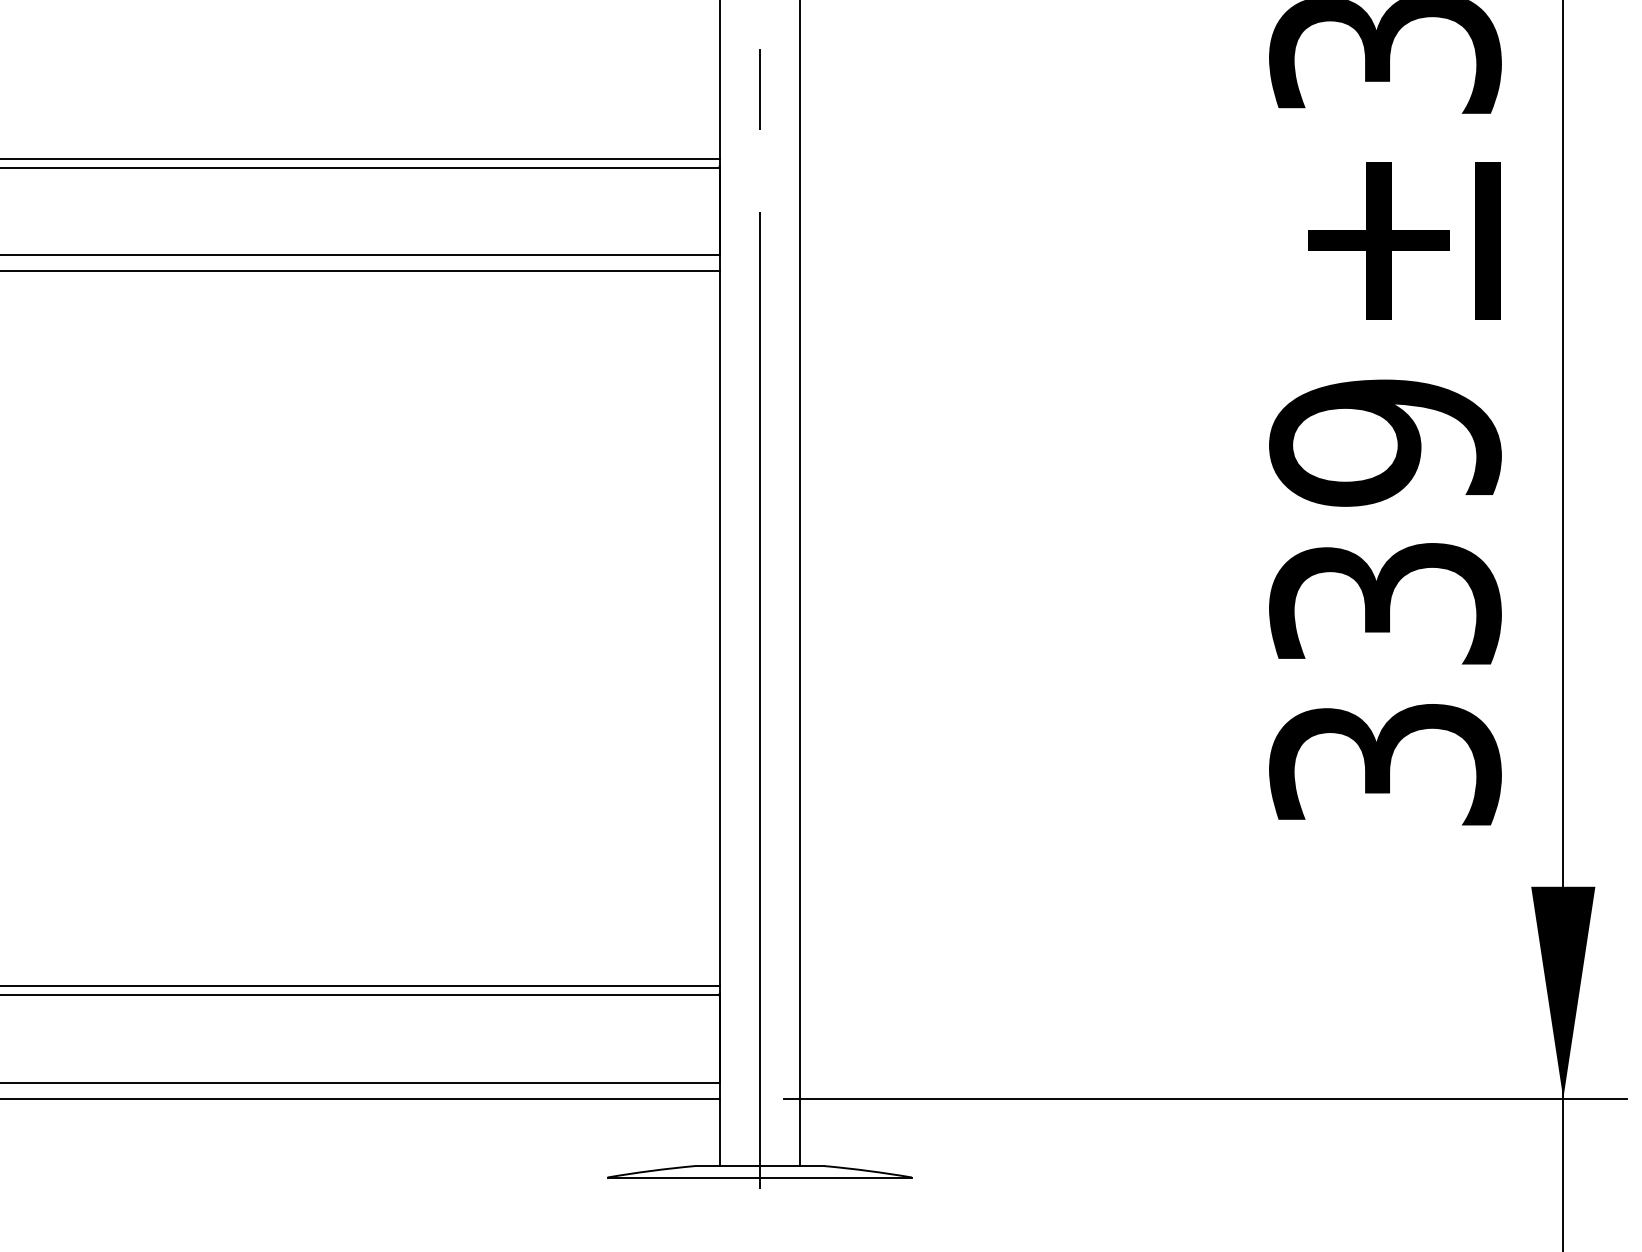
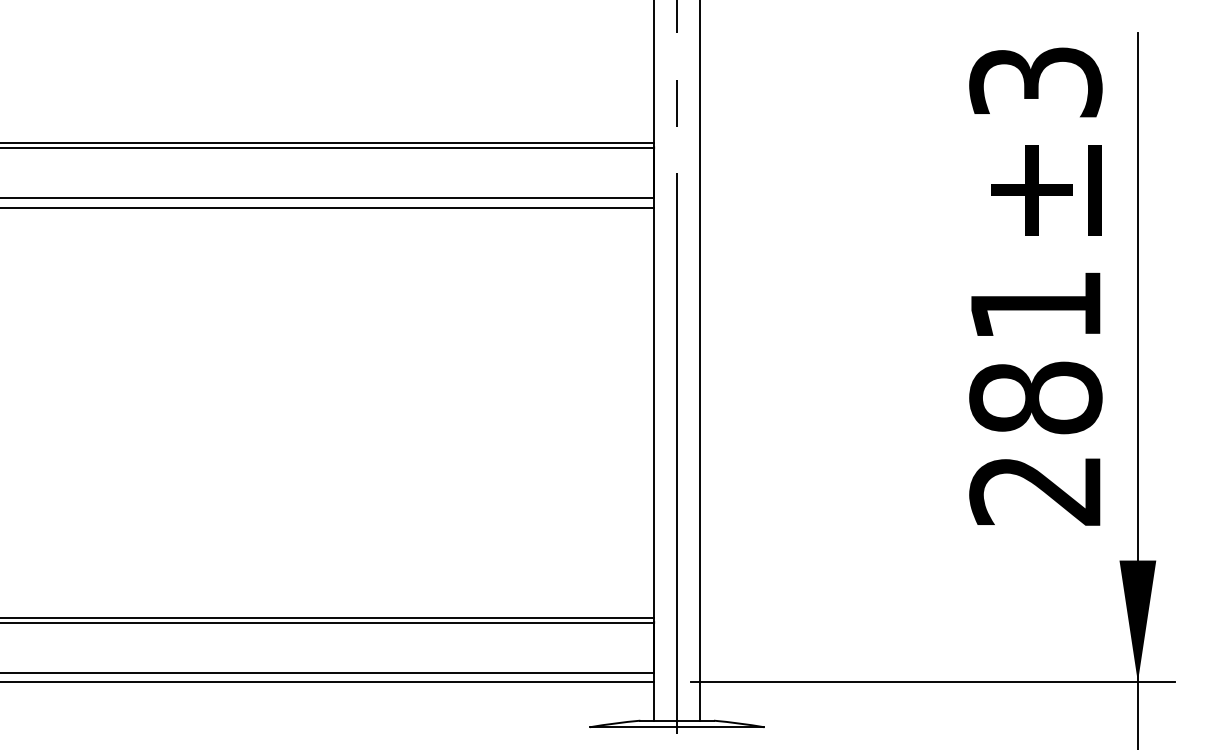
text: (1384, 602) -> (1035, 397), 339 -> 281

